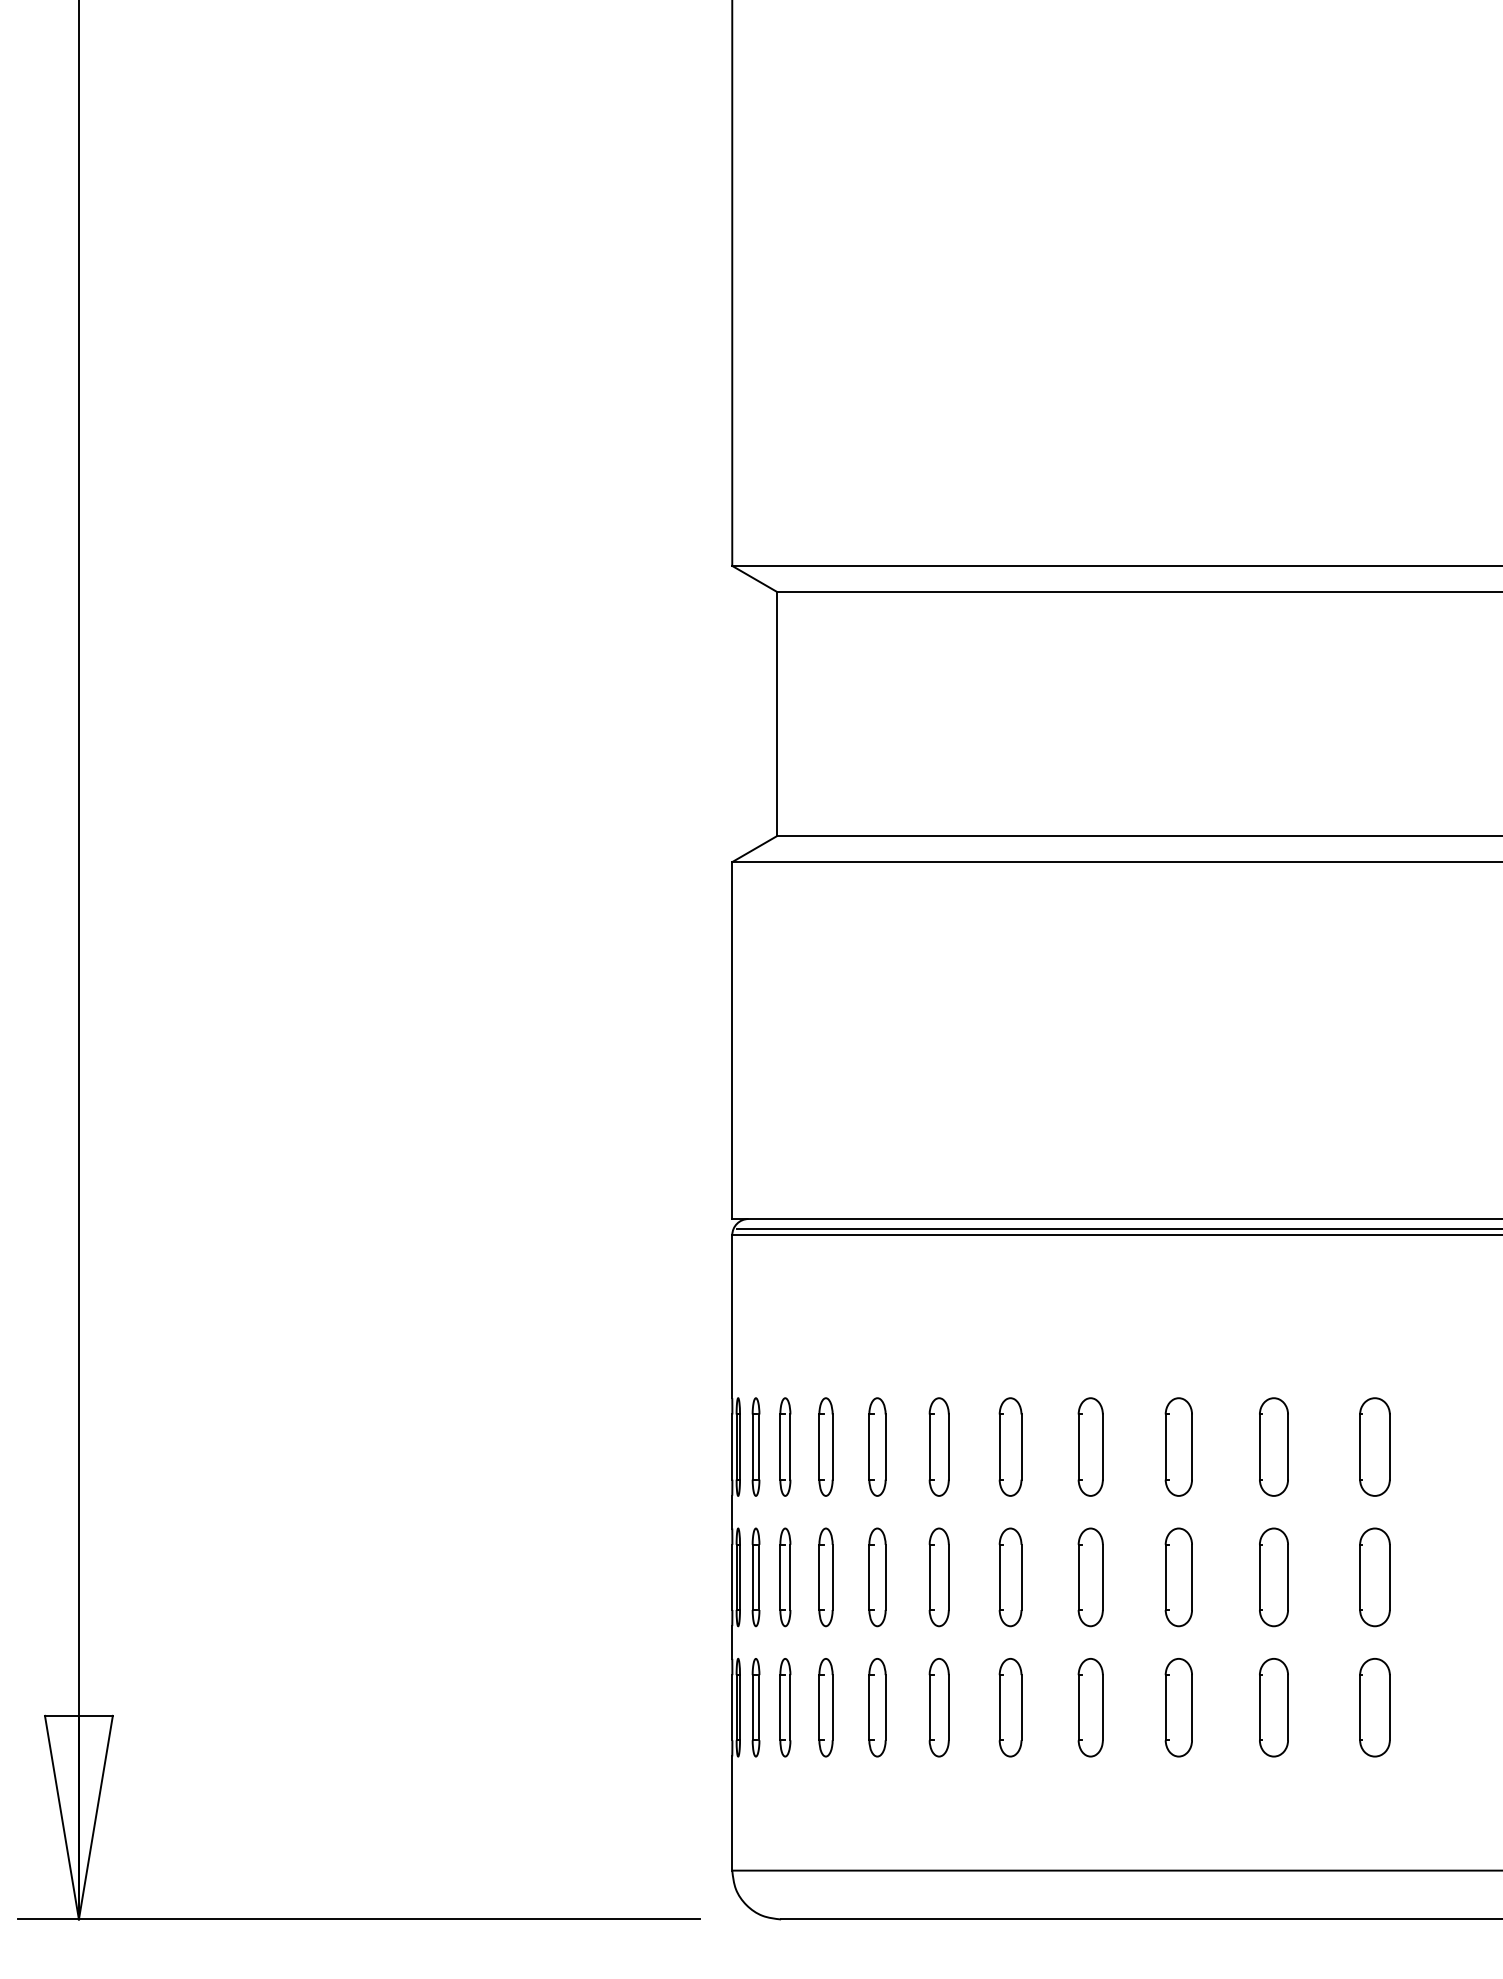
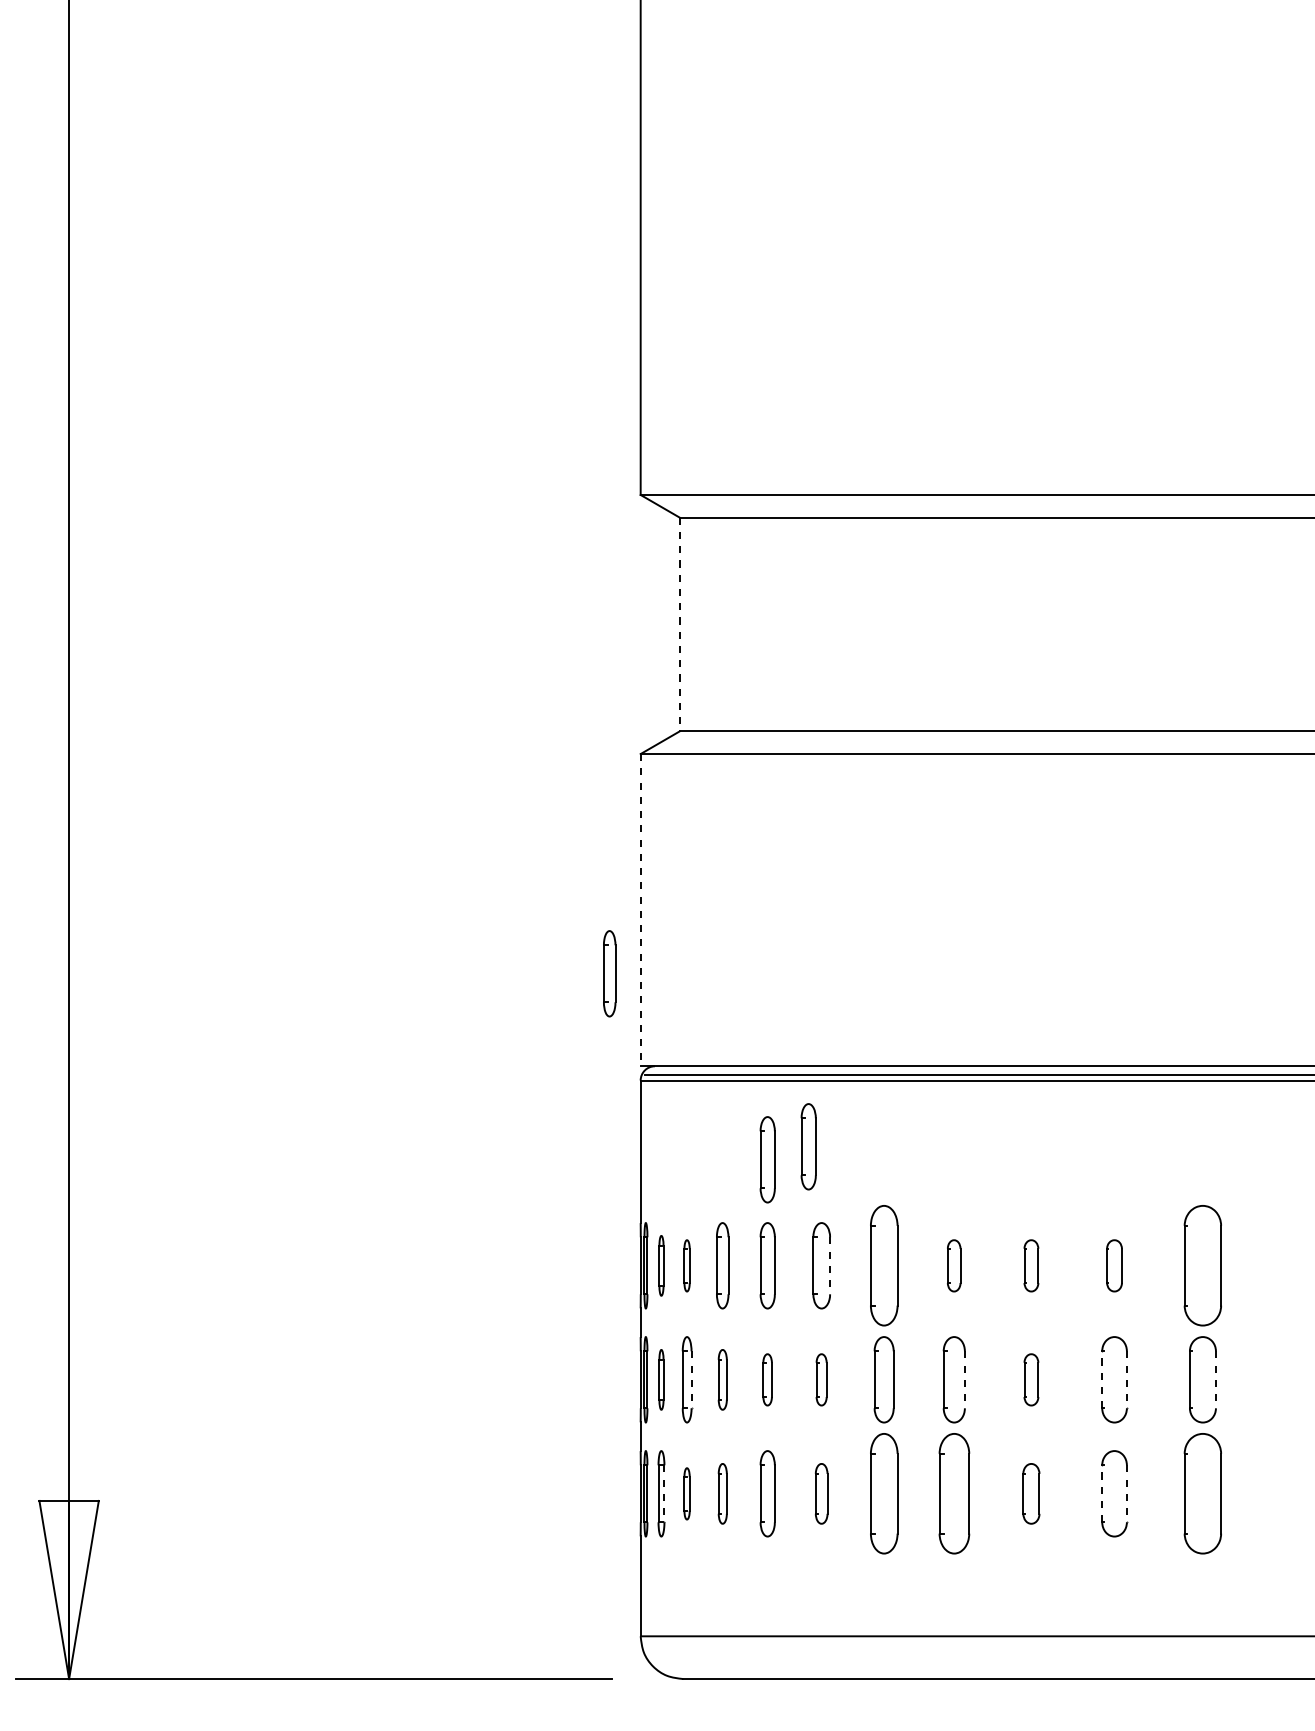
line: (776, 714) -> (679, 624), solid -> dashed
line: (732, 1040) -> (640, 910), solid -> dashed
part: (696, 1112) -> (609, 973), added
part: (924, 1310) -> (808, 1146), added
part: (877, 1325) -> (767, 1159), added
part: (756, 1446) -> (661, 1265), size x0.7
part: (784, 1446) -> (686, 1265), size x0.6
line: (949, 1446) -> (830, 1265), solid -> dashed
part: (1009, 1446) -> (883, 1265), size x1.4
part: (1089, 1446) -> (953, 1265), size x0.6
part: (1179, 1446) -> (1031, 1265), size x0.6
part: (1273, 1446) -> (1114, 1265), size x0.6
part: (1374, 1446) -> (1202, 1265), size x1.4
part: (756, 1577) -> (661, 1379), size x0.7
line: (790, 1577) -> (691, 1379), solid -> dashed
part: (825, 1577) -> (722, 1379), size x0.7
part: (877, 1577) -> (767, 1379), size x0.6
part: (938, 1577) -> (821, 1379), size x0.6
line: (1102, 1577) -> (964, 1379), solid -> dashed
part: (1179, 1577) -> (1031, 1379), size x0.6
line: (1260, 1577) -> (1102, 1379), solid -> dashed
line: (1287, 1577) -> (1126, 1379), solid -> dashed
line: (1389, 1577) -> (1215, 1379), solid -> dashed
line: (759, 1707) -> (664, 1493), solid -> dashed
part: (784, 1707) -> (686, 1493), size x0.6
part: (825, 1707) -> (722, 1493), size x0.7
part: (938, 1707) -> (821, 1493), size x0.7
part: (1009, 1707) -> (883, 1493), size x1.4
part: (1089, 1707) -> (953, 1493), size x1.4
part: (1179, 1707) -> (1031, 1493), size x0.7
line: (1260, 1707) -> (1102, 1493), solid -> dashed
line: (1287, 1707) -> (1126, 1493), solid -> dashed
part: (1374, 1707) -> (1202, 1493), size x1.4

